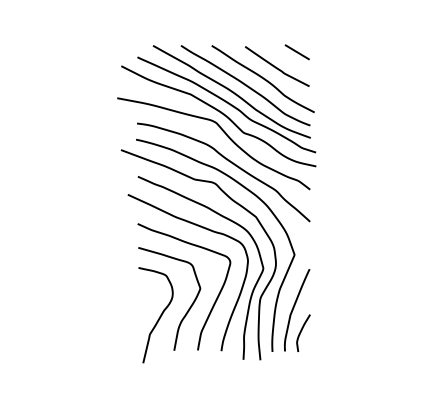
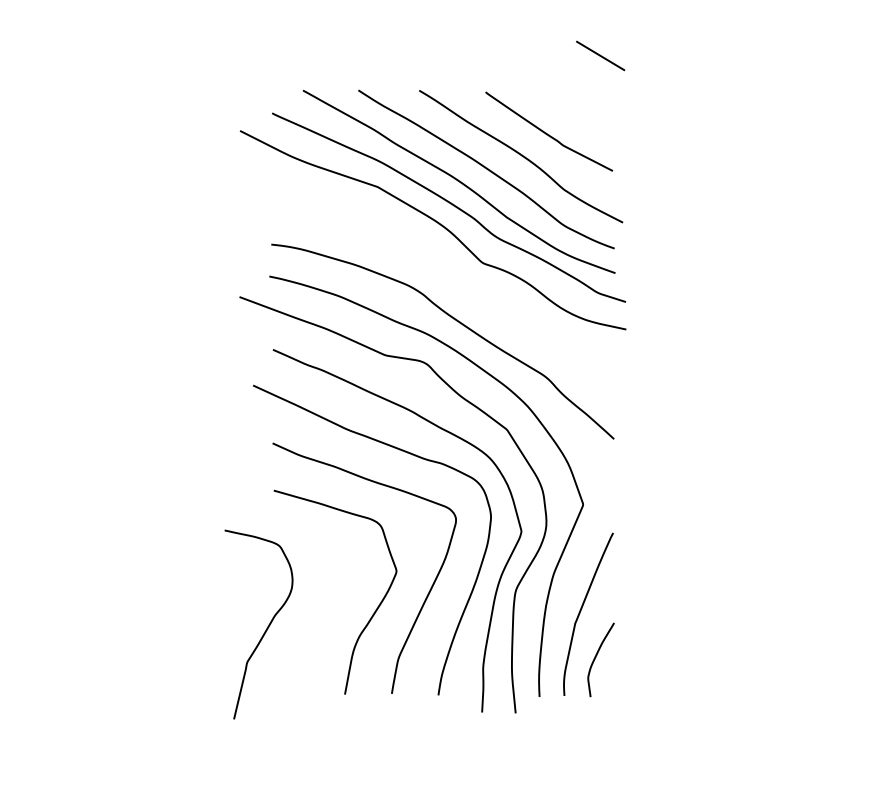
line: (296, 52) -> (598, 56), moved
curve: (223, 132) -> (442, 262), removed
curve: (159, 316) -> (266, 626), moved

